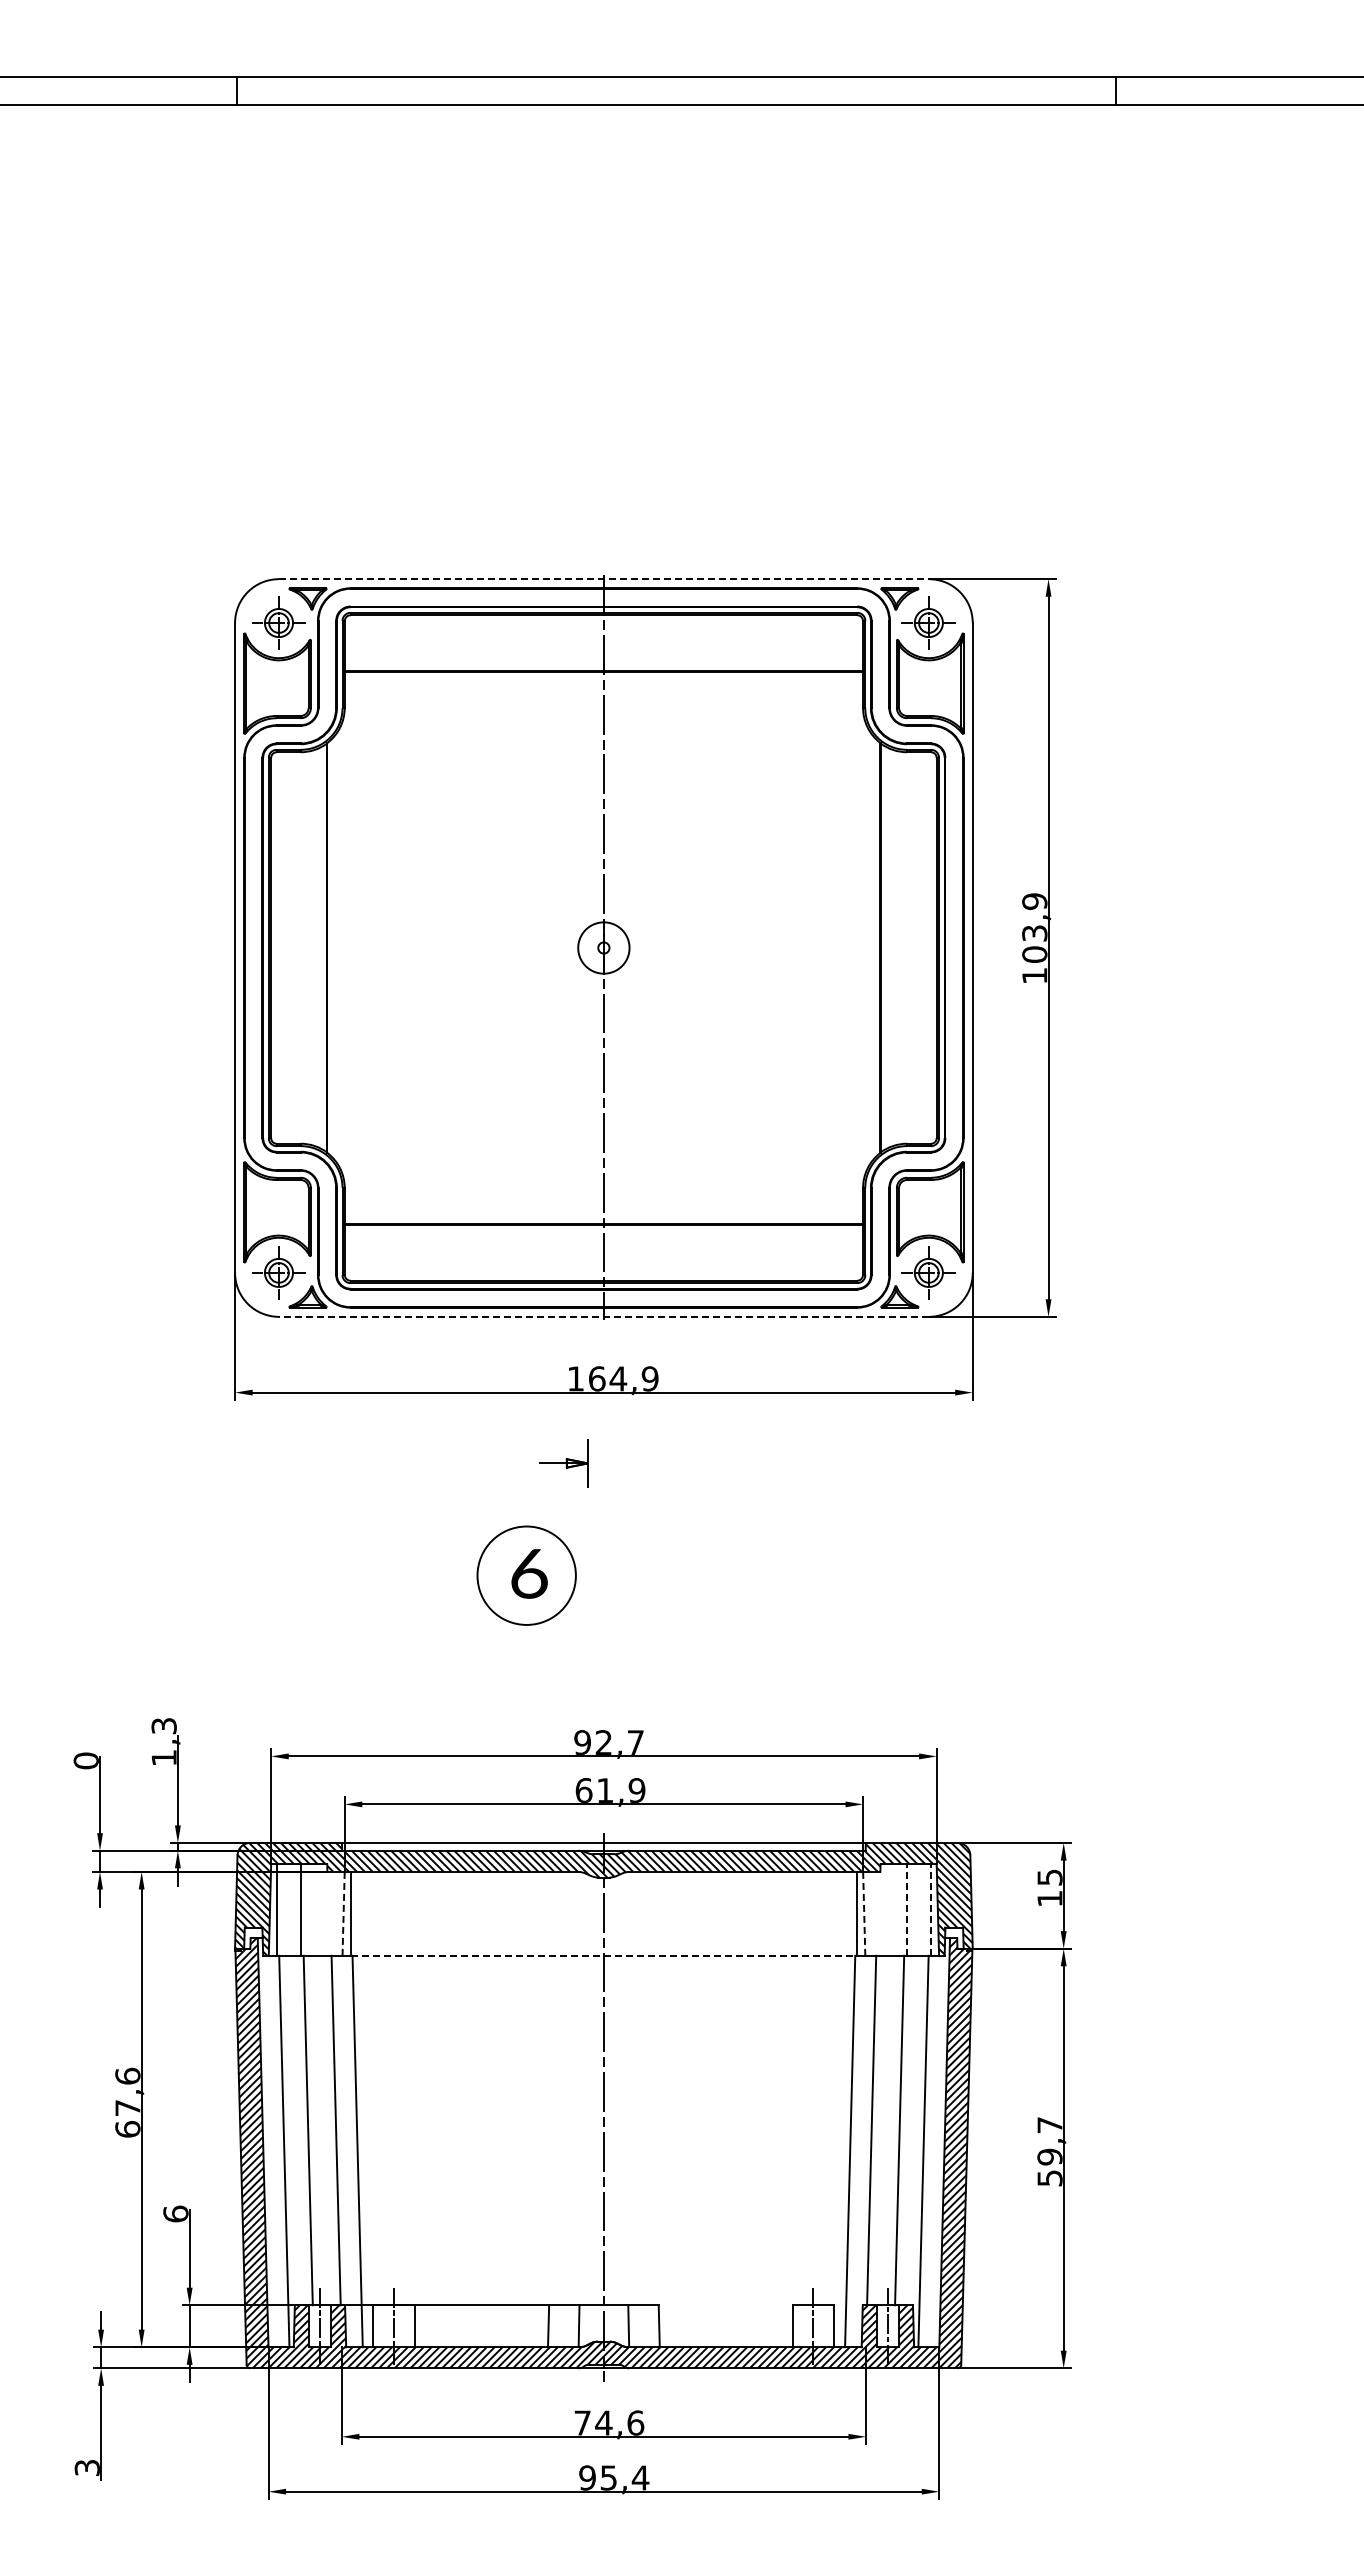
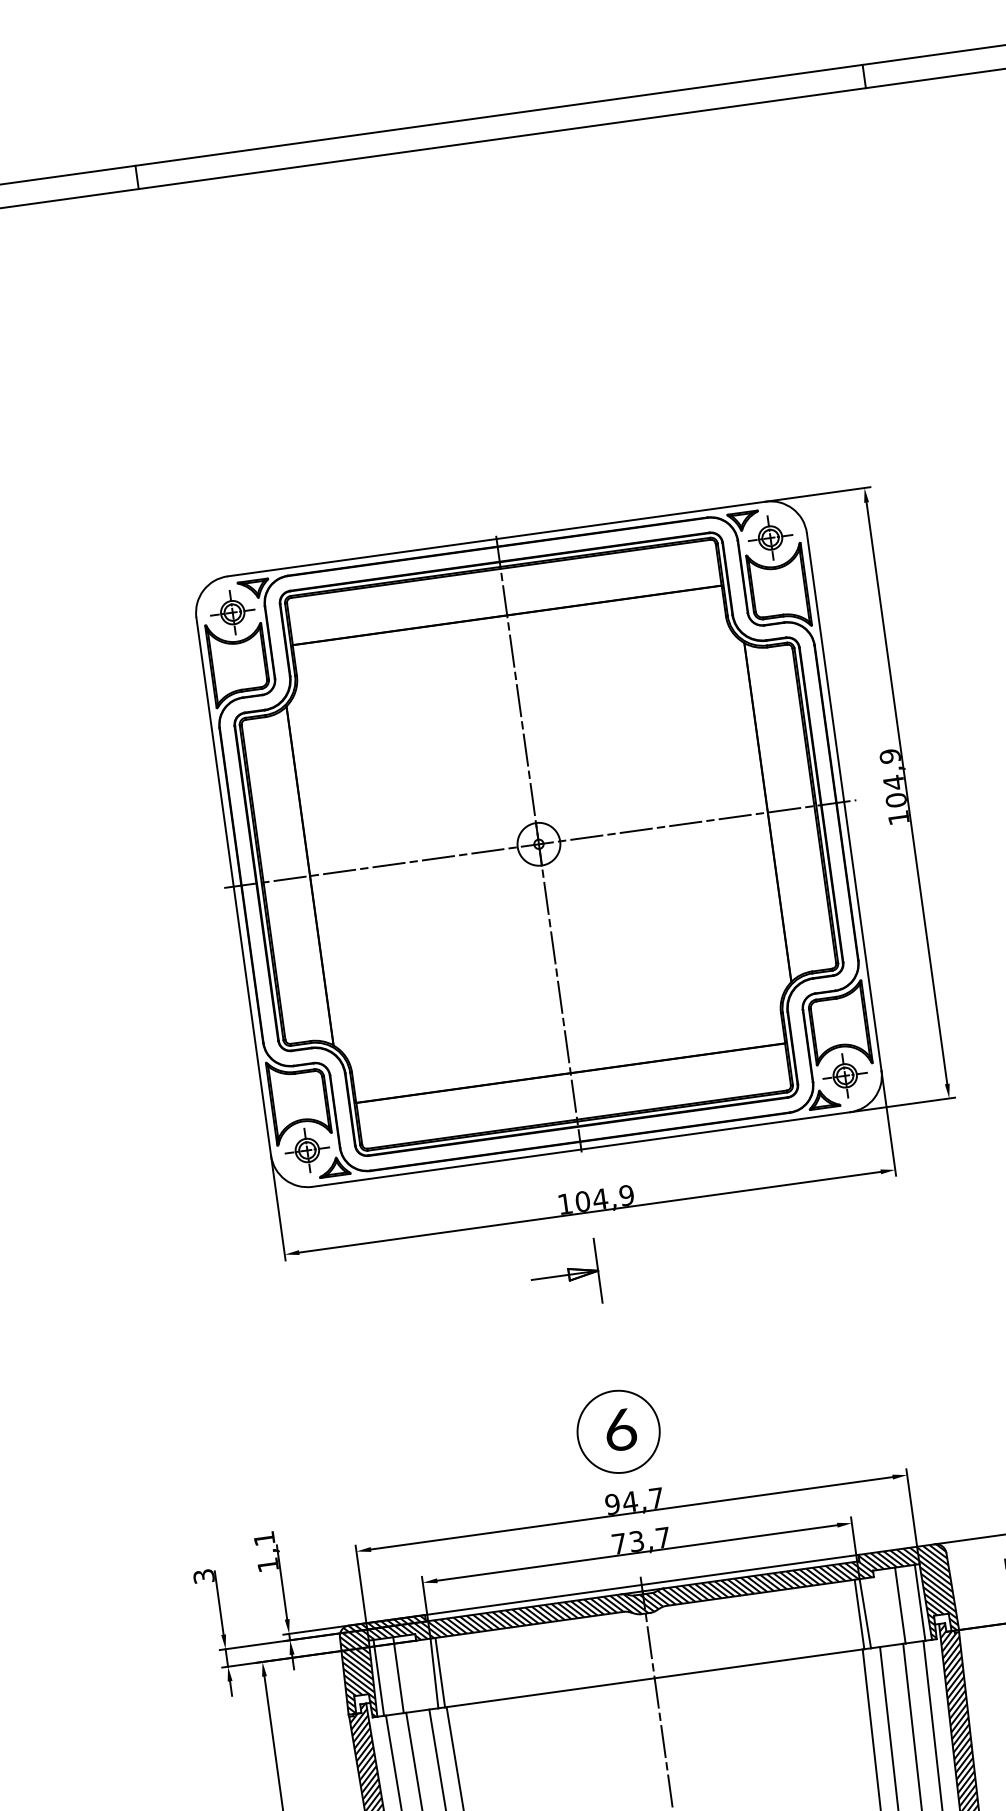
line: (603, 579) -> (496, 539), dashed -> solid
text: (1034, 933) -> (893, 782), 103,9 -> 104,9
line: (605, 948) -> (540, 844), added
line: (603, 1316) -> (580, 1149), dashed -> solid
text: (596, 1378) -> (582, 1201), 164,9 -> 104,9
part: (563, 1463) -> (564, 1275), size x1.67
part: (526, 1575) -> (618, 1431), moved
text: (163, 1726) -> (263, 1539), 1,3 -> 1,1
text: (603, 1742) -> (629, 1501), 92,7 -> 94,7
text: (85, 1760) -> (203, 1576), 0 -> 3
text: (610, 1790) -> (641, 1540), 61,9 -> 73,7
line: (907, 1909) -> (900, 1605), dashed -> solid
line: (930, 1909) -> (919, 1602), dashed -> solid
line: (343, 1913) -> (434, 1673), dashed -> solid
line: (864, 1913) -> (865, 1613), dashed -> solid
line: (604, 1955) -> (655, 1677), dashed -> solid

